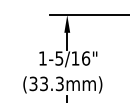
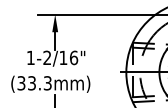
text: (59, 58) -> (47, 57), 1-5/16" -> 1-2/16"

